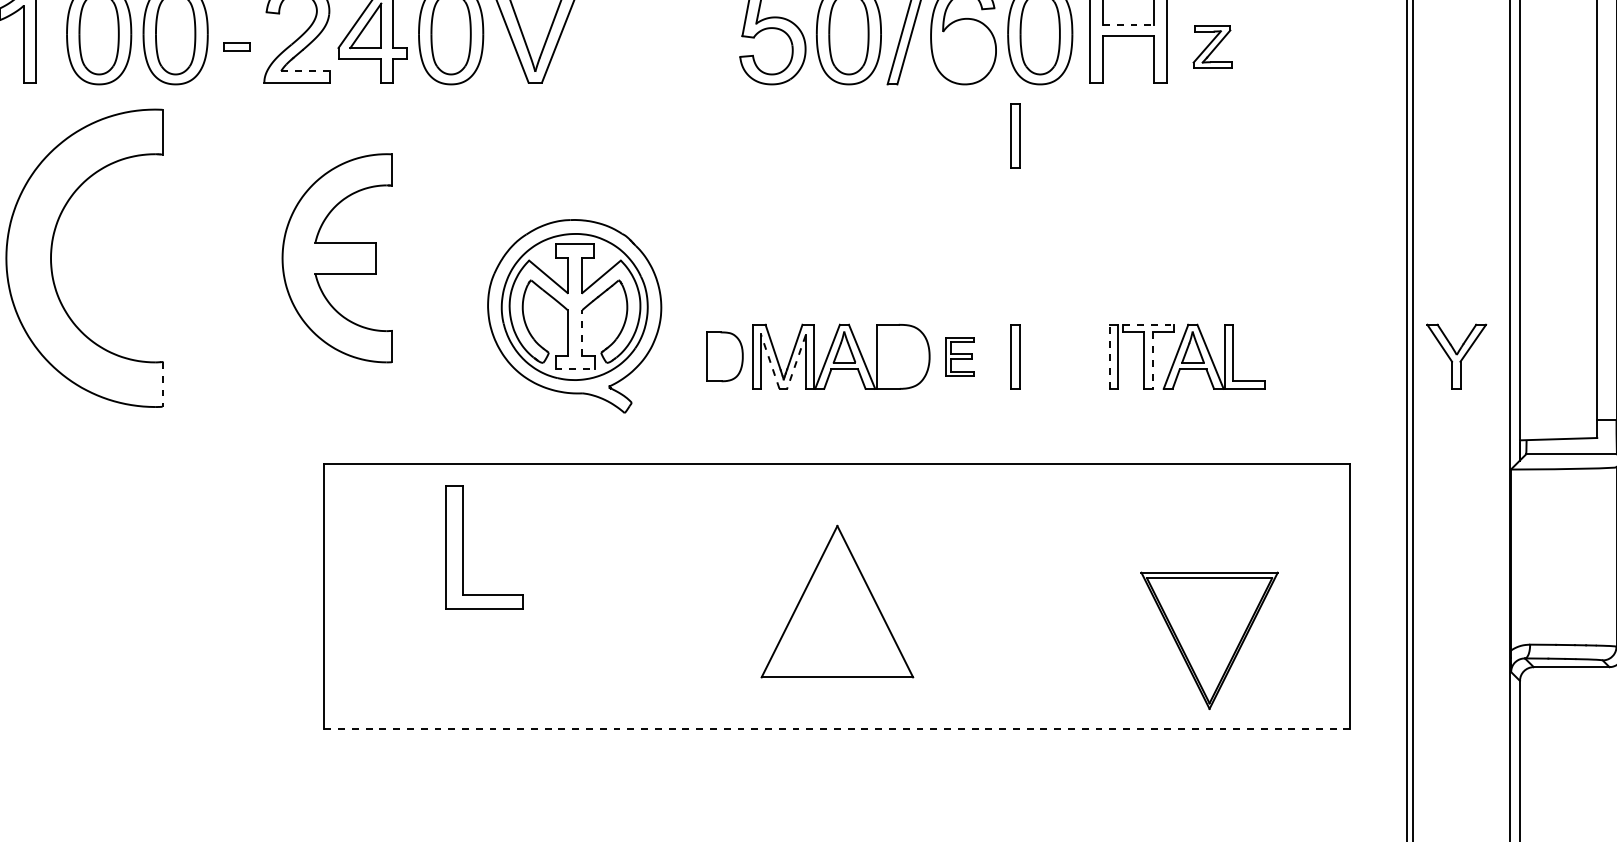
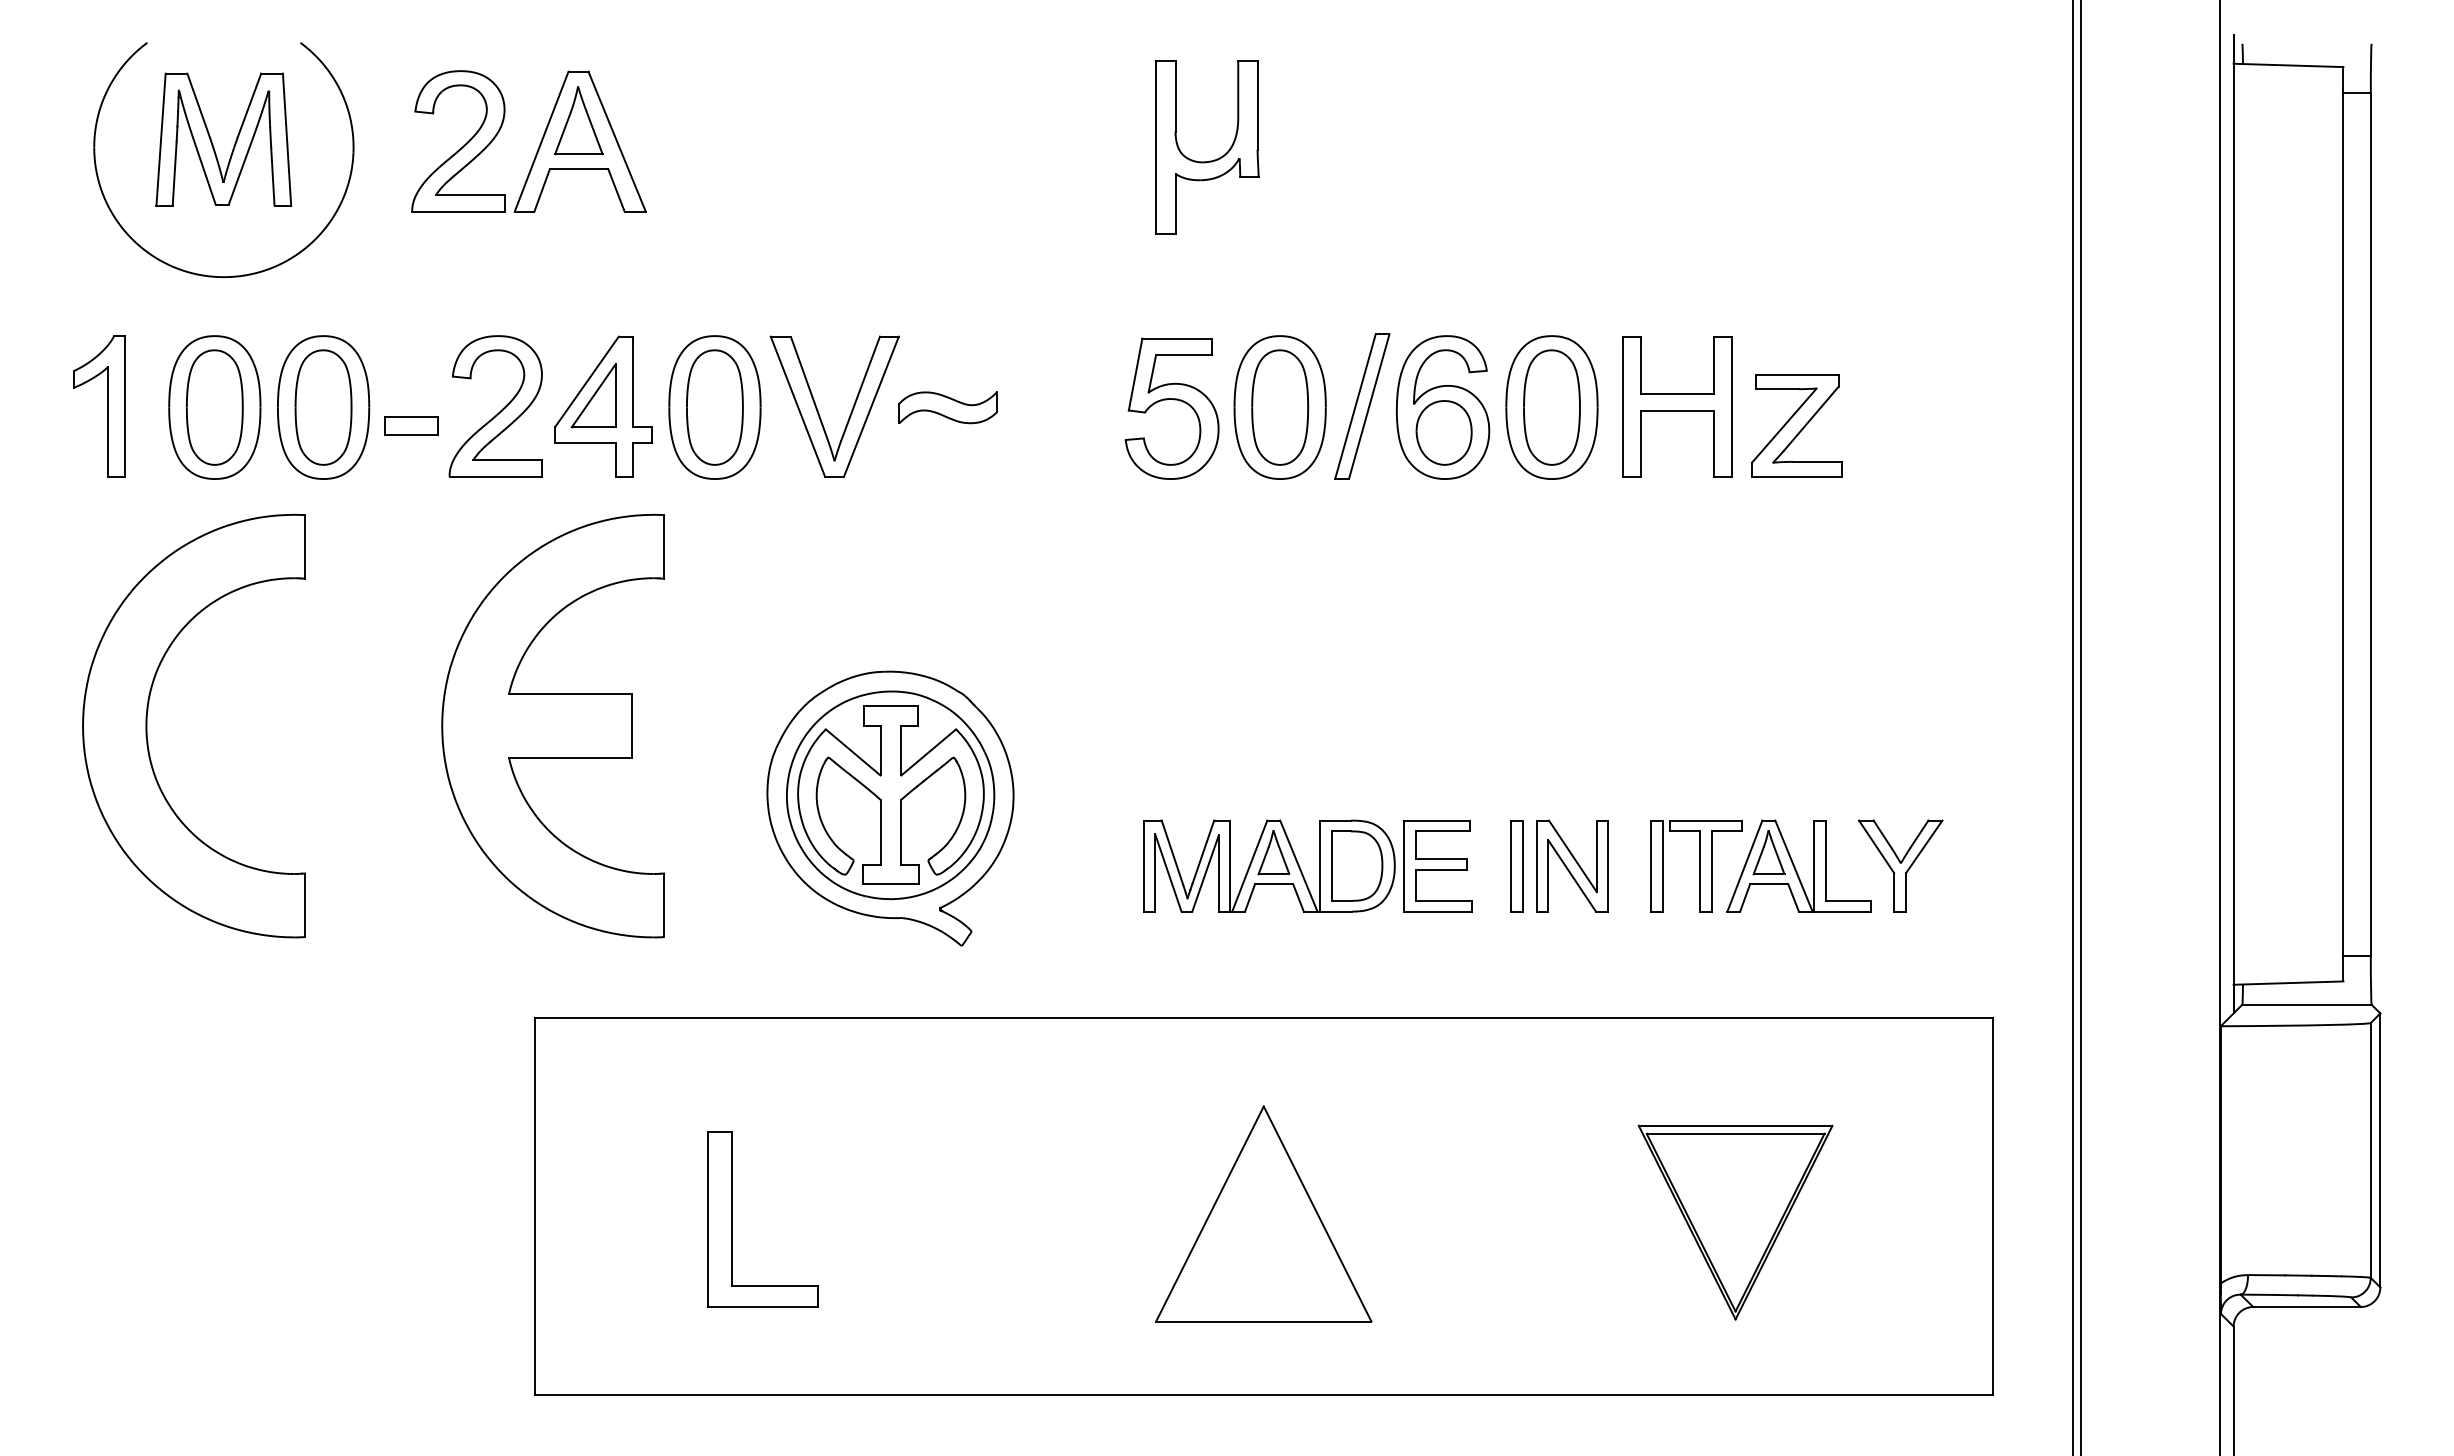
line: (1129, 24) -> (1678, 394), dashed -> solid
part: (614, 34) -> (947, 407), added
part: (237, 46) -> (411, 425), size x1.43
part: (1212, 46) -> (1796, 425), size x1.67
part: (963, 51) -> (1443, 432), added
line: (305, 71) -> (508, 460), dashed -> solid
part: (1015, 136) -> (1516, 552), removed
part: (336, 257) -> (552, 725), size x1.43
line: (1148, 324) -> (1706, 820), dashed -> solid
line: (582, 332) -> (901, 831), dashed -> solid
part: (725, 356) -> (1357, 865), moved
part: (1054, 356) -> (1572, 865), added
line: (1109, 356) -> (1650, 865), dashed -> solid
part: (1456, 356) -> (1900, 865), moved
part: (959, 357) -> (1437, 866), size x1.67
line: (1152, 360) -> (1711, 871), dashed -> solid
line: (770, 361) -> (1168, 872), dashed -> solid
line: (796, 362) -> (1205, 873), dashed -> solid
line: (575, 369) -> (891, 884), dashed -> solid
line: (162, 384) -> (304, 905), dashed -> solid
part: (463, 547) -> (732, 1219), moved
part: (1209, 640) -> (1735, 1222), moved
line: (837, 729) -> (1263, 1395), dashed -> solid

